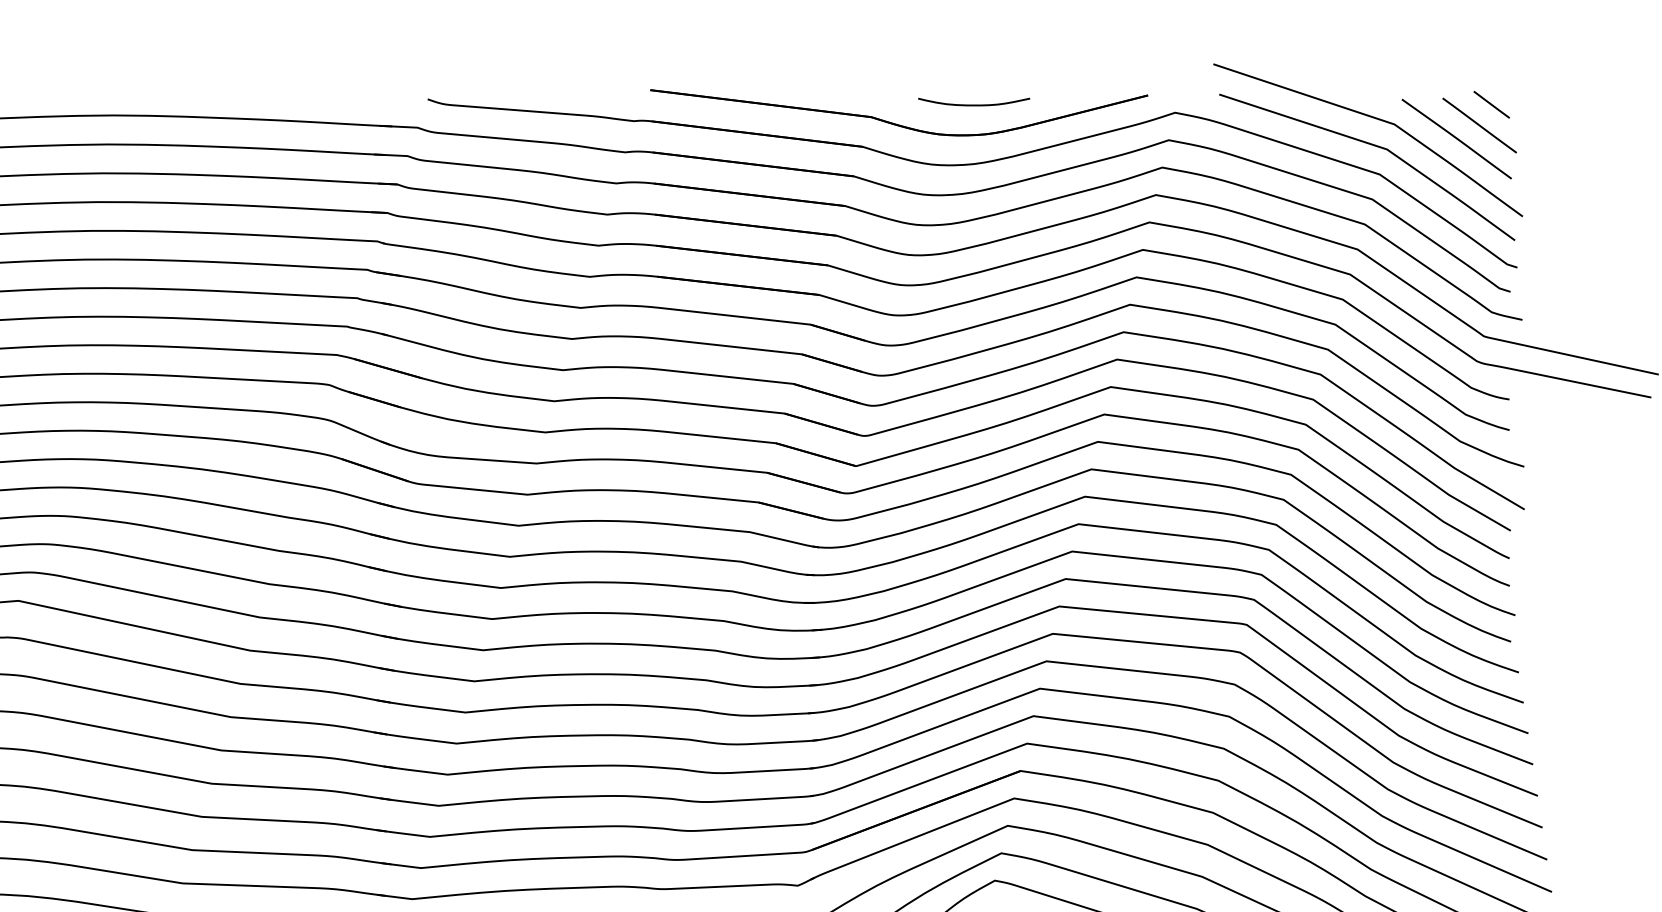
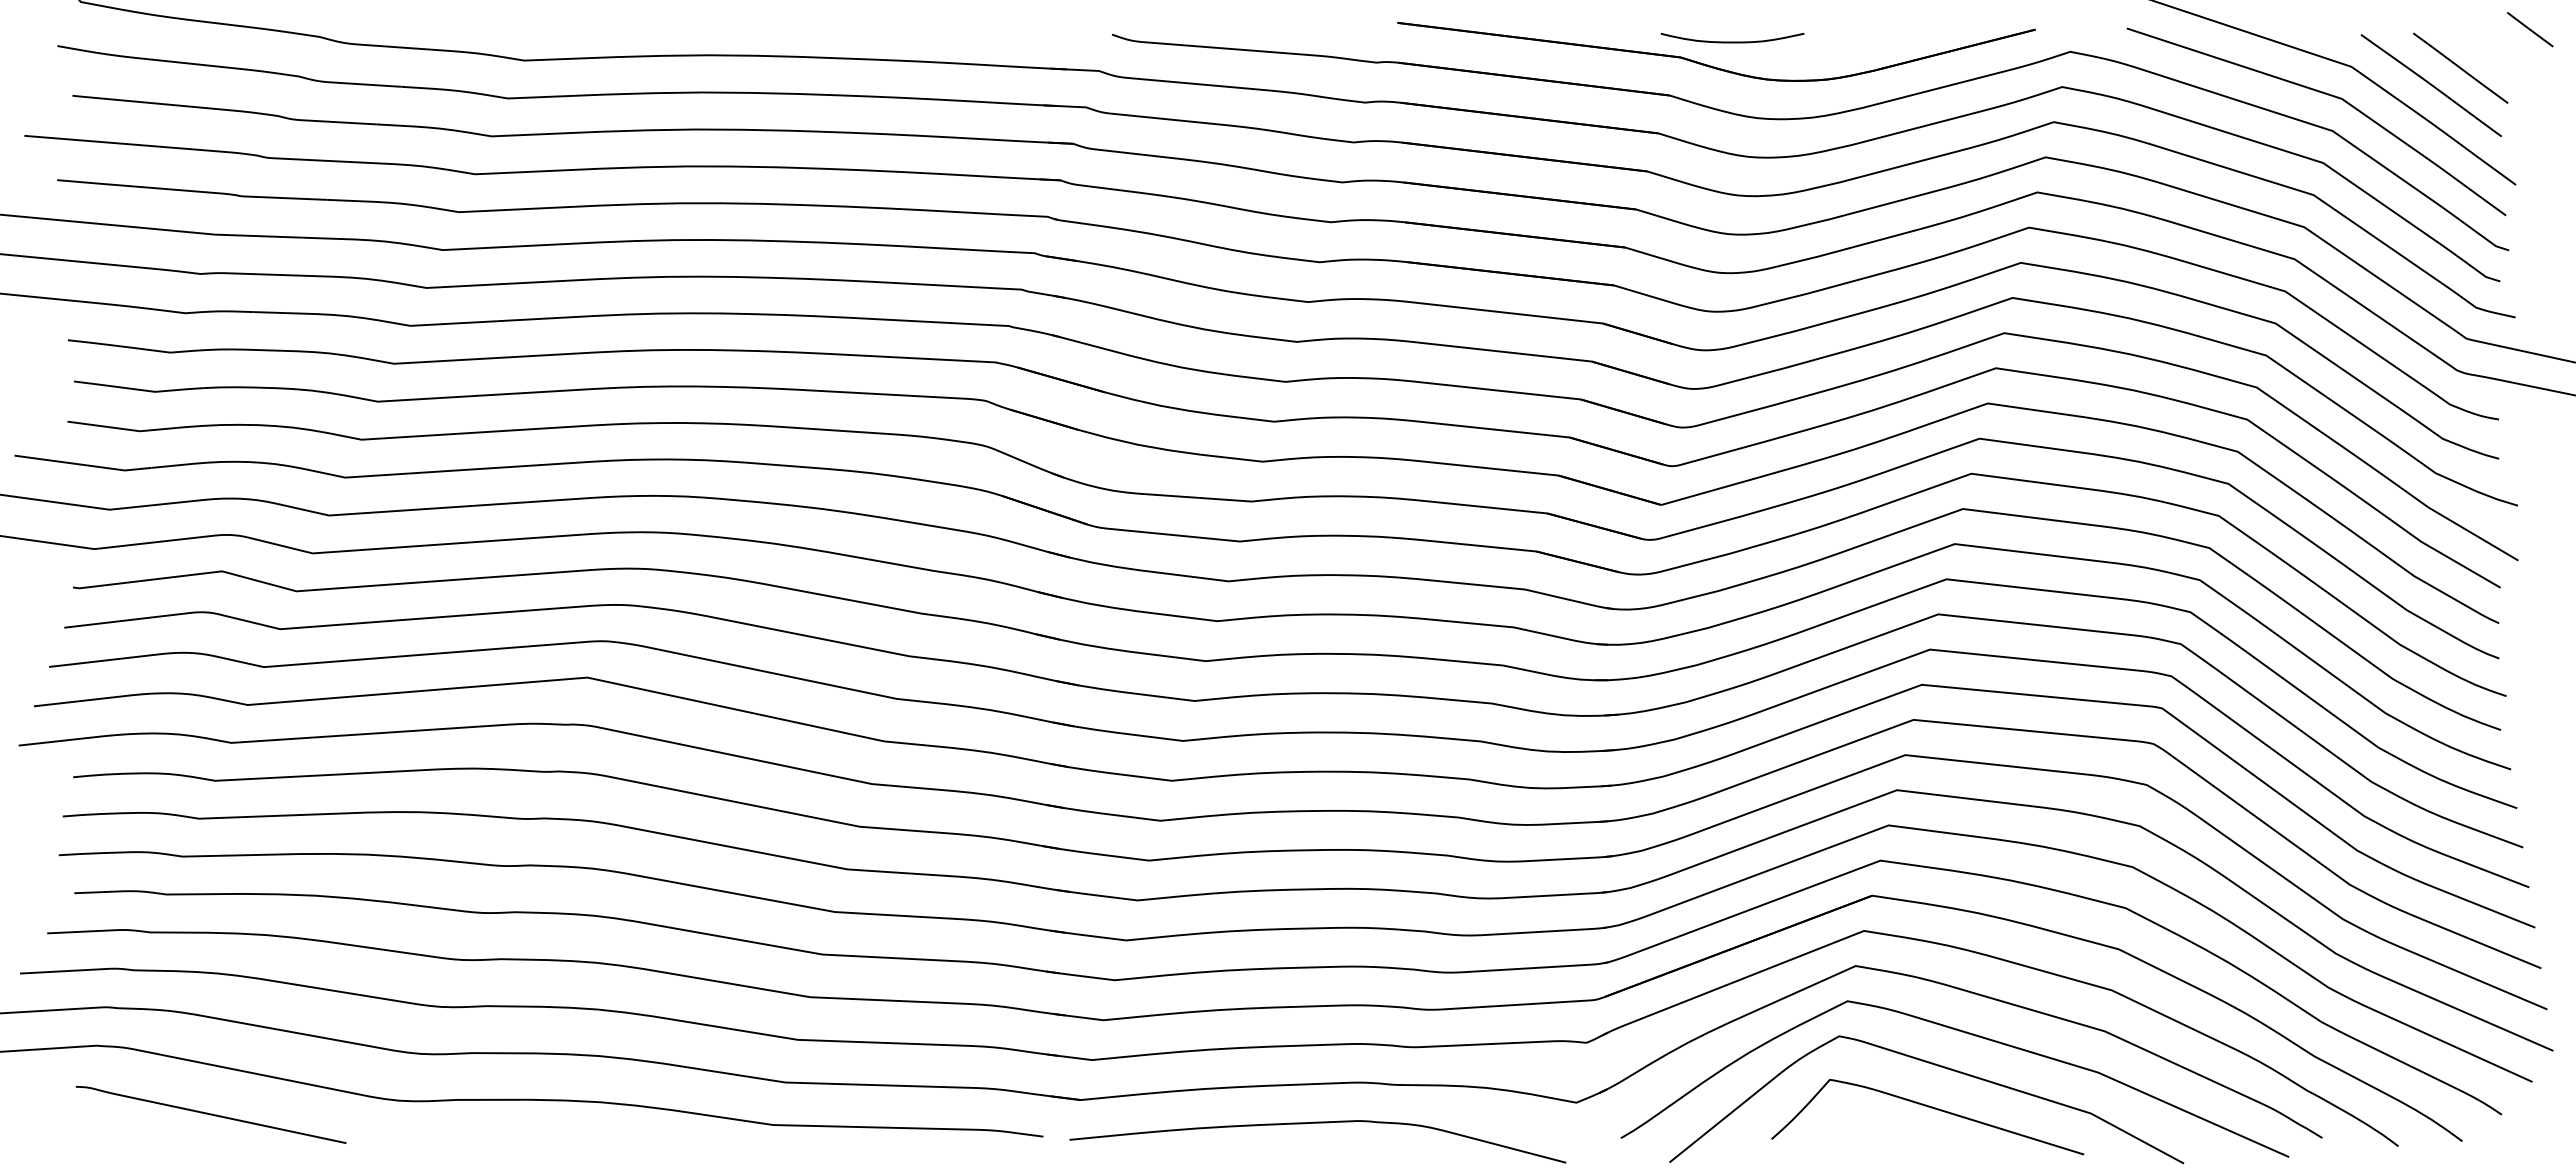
curve: (974, 104) -> (1732, 41), moved
line: (1491, 104) -> (2530, 29), moved

